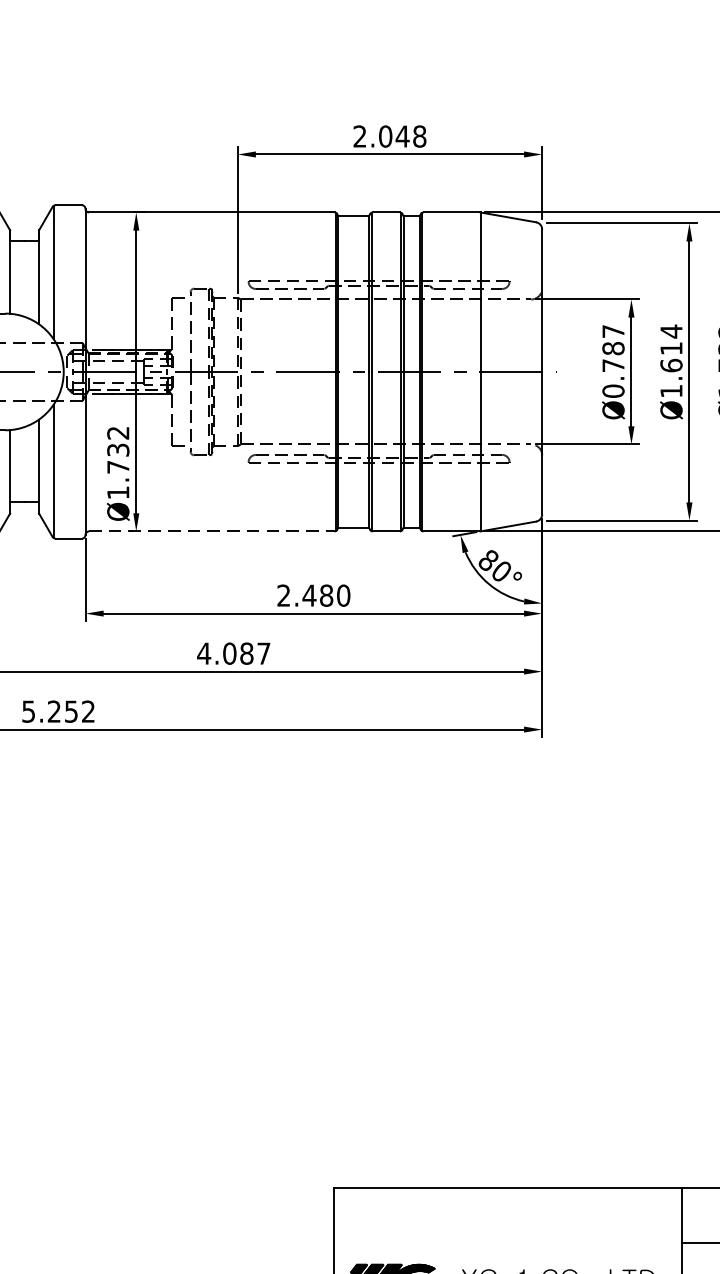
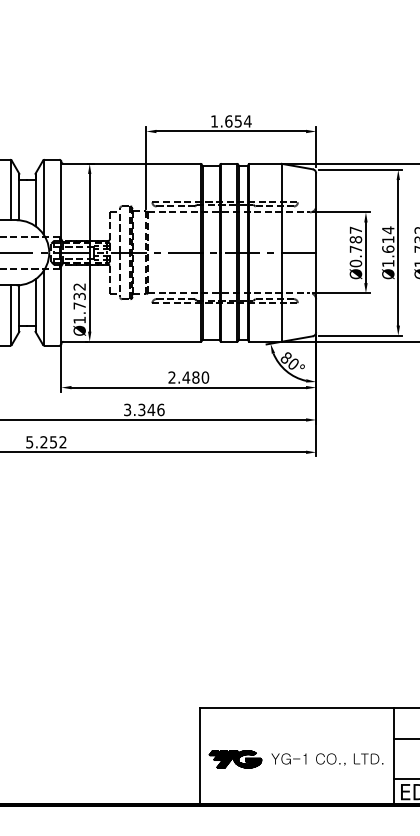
text: (390, 136) -> (231, 121), 2.048 -> 1.654
line: (212, 530) -> (132, 341), dashed -> solid
text: (232, 652) -> (143, 409), 4.087 -> 3.346

